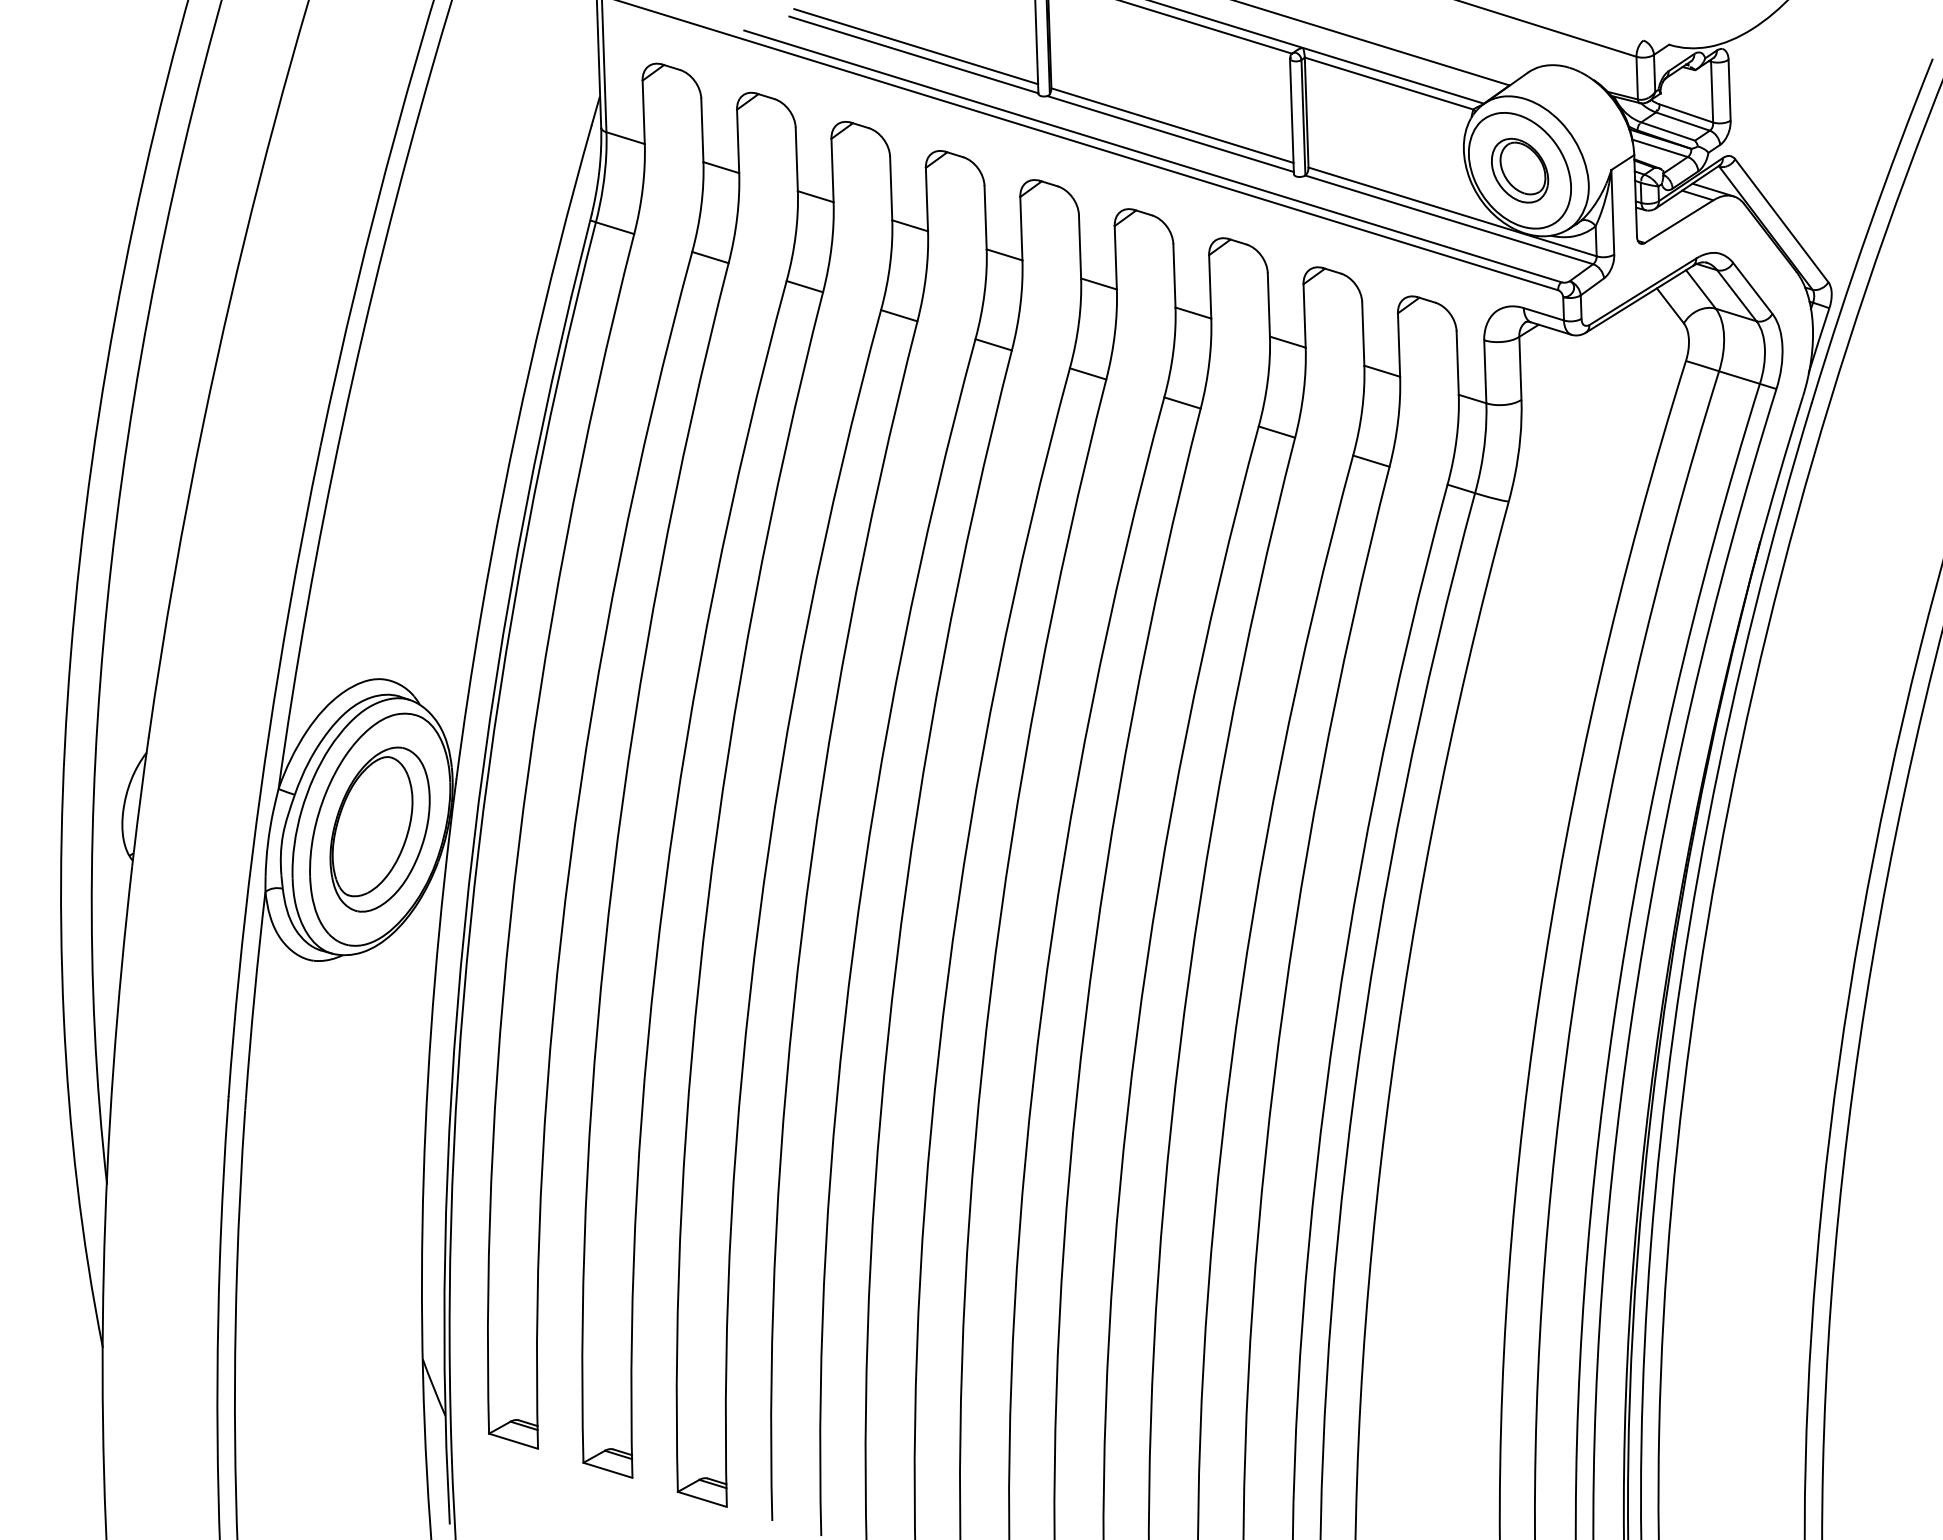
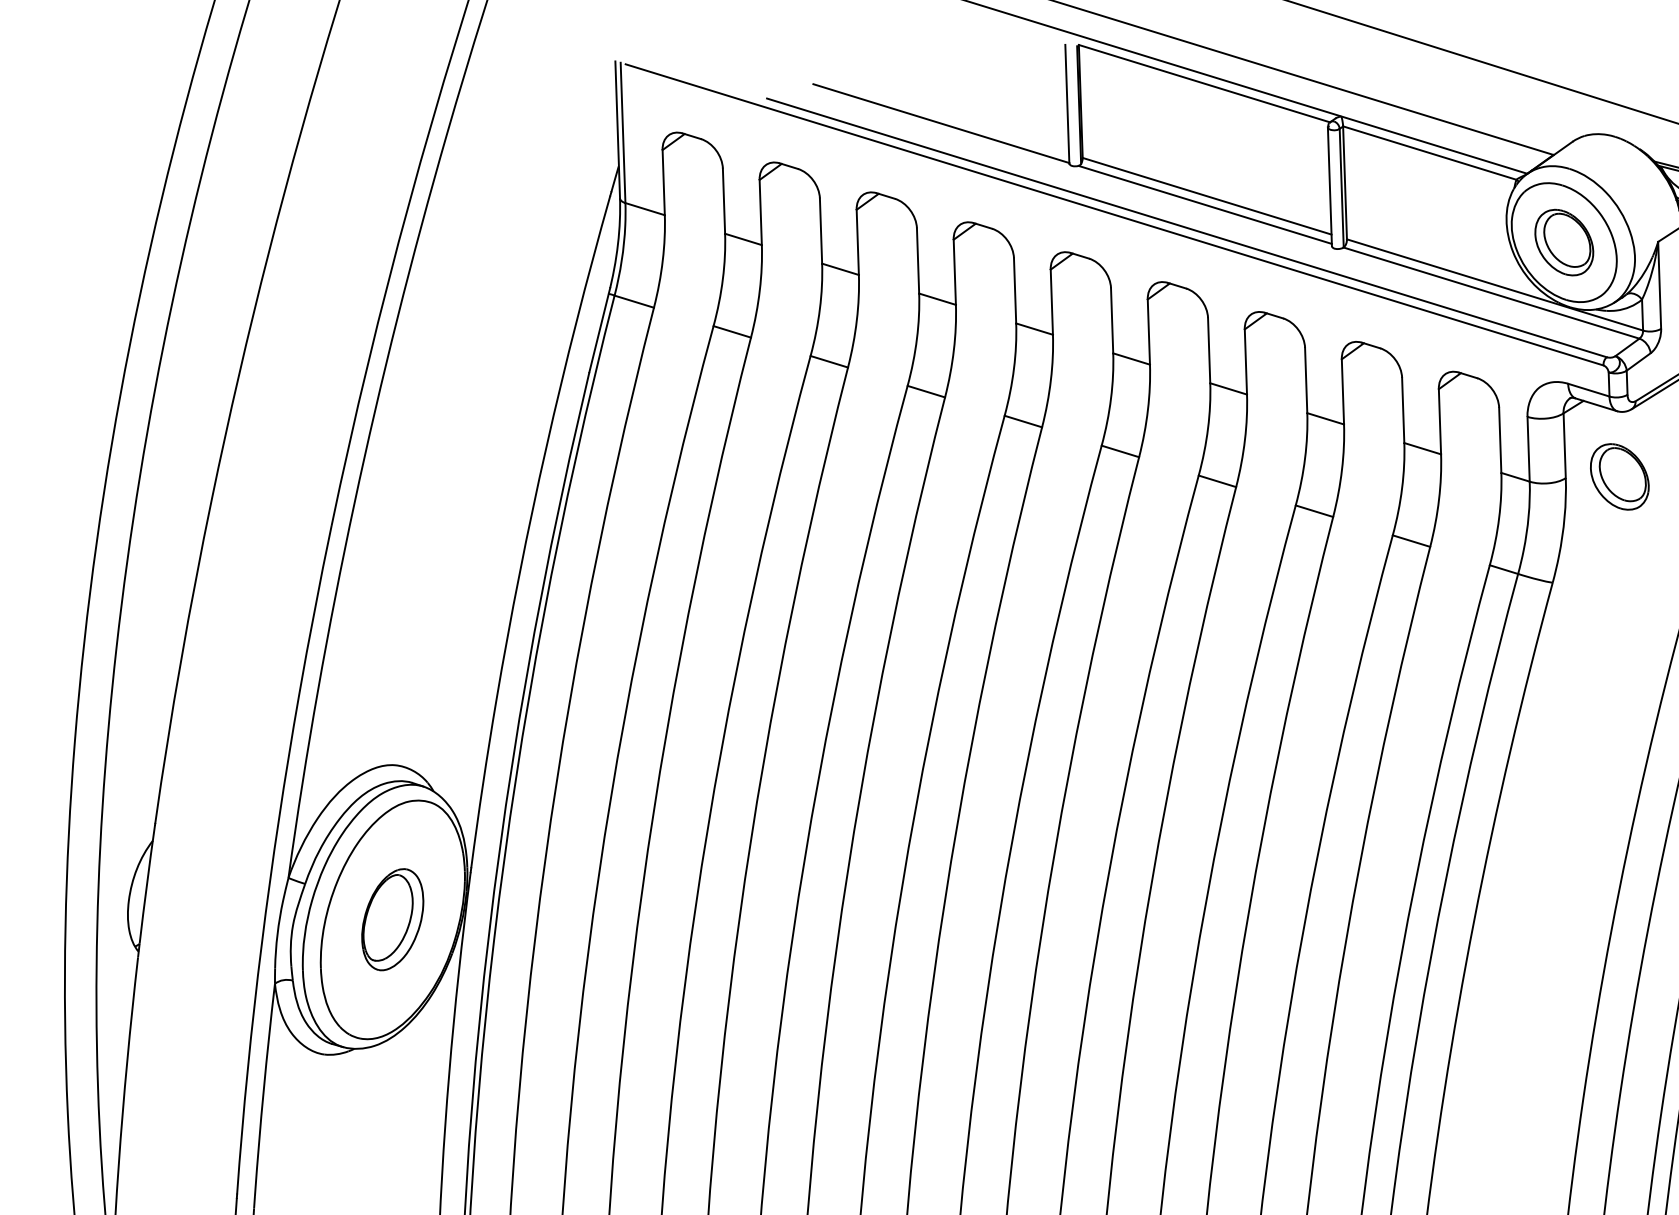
line: (916, 46) -> (944, 114), removed
part: (1574, 398) -> (1620, 476), added
part: (379, 829) -> (392, 919), size x0.6

